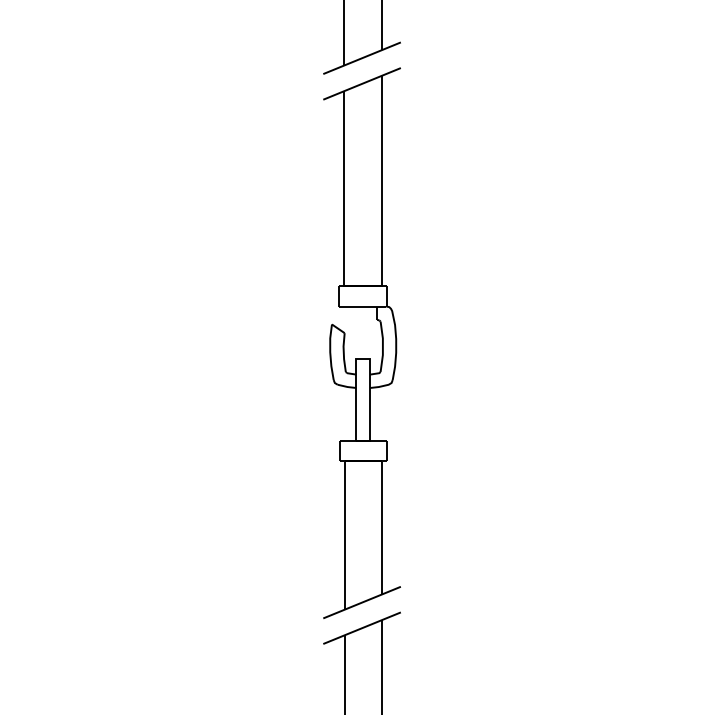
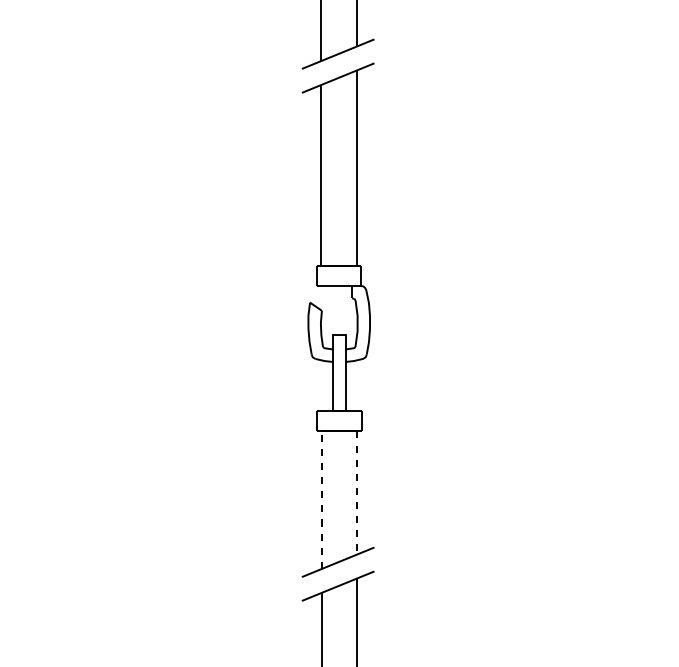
line: (382, 527) -> (357, 492), solid -> dashed
line: (344, 536) -> (321, 500), solid -> dashed

